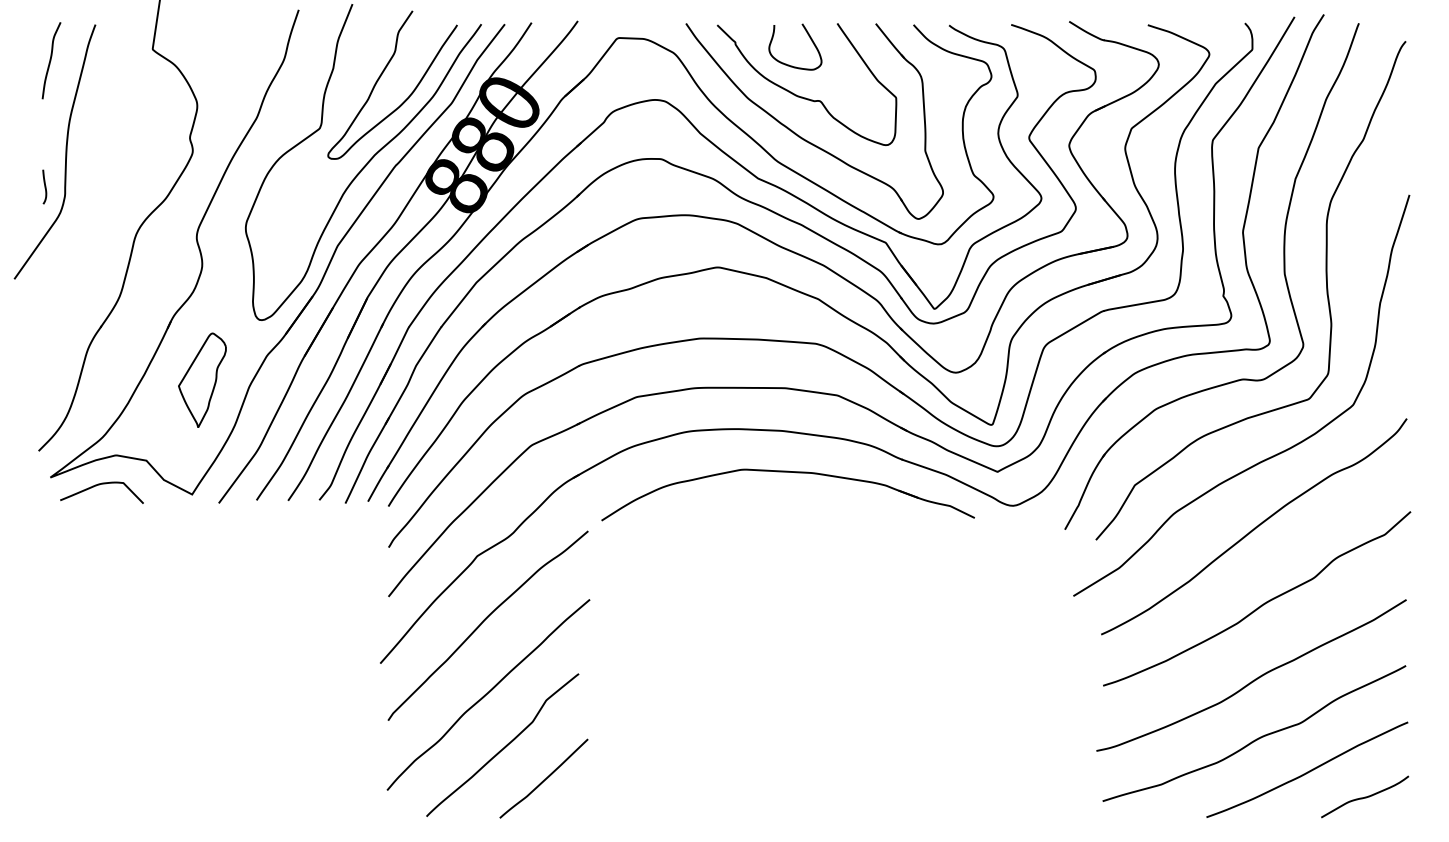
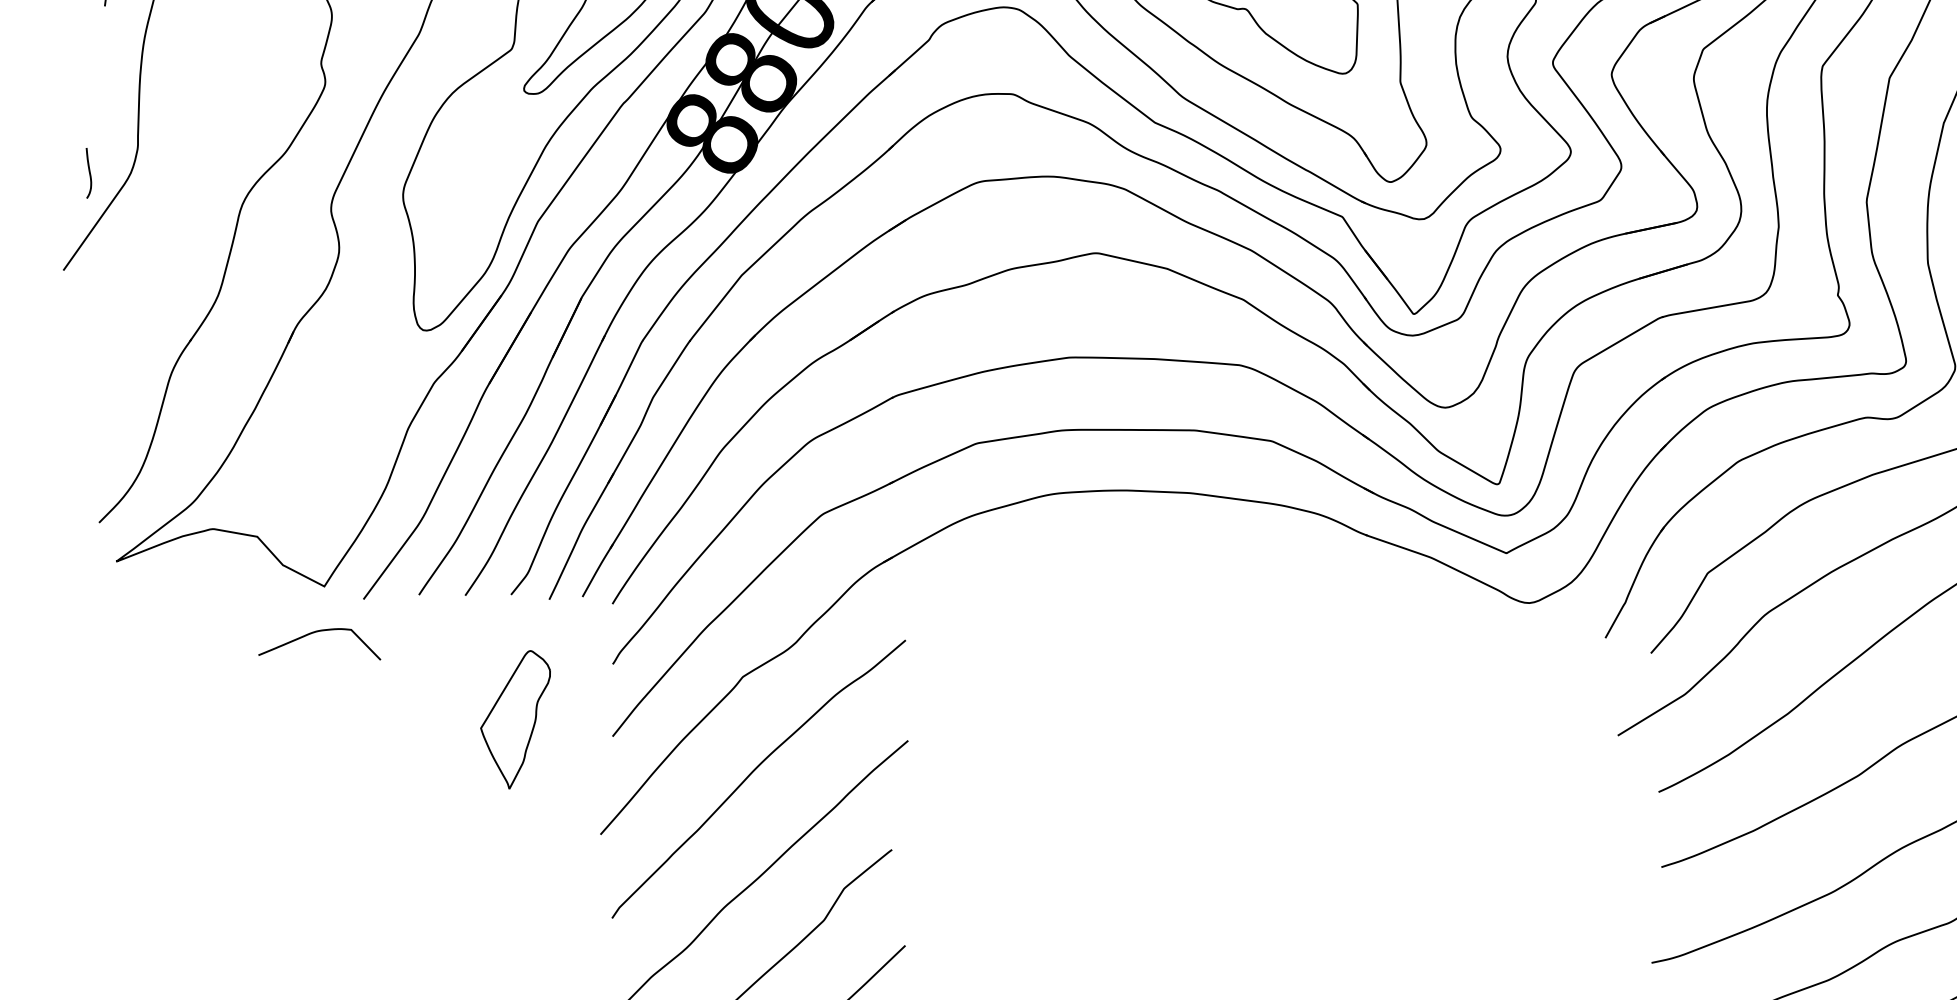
curve: (44, 186) -> (88, 172), moved
part: (202, 379) -> (515, 718), moved
part: (787, 472) -> (1198, 554), removed
curve: (99, 485) -> (316, 633), moved

